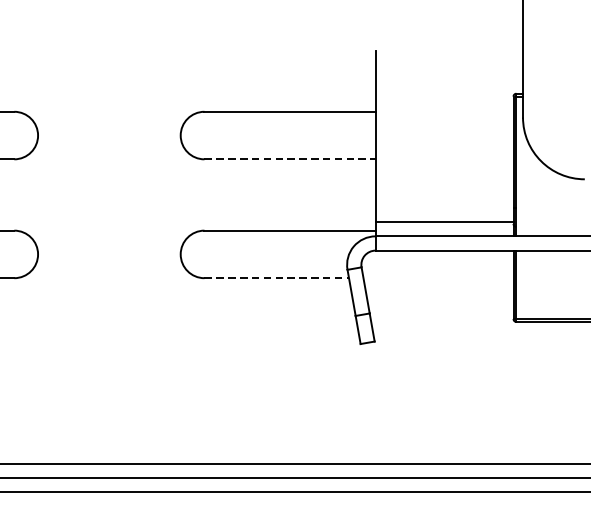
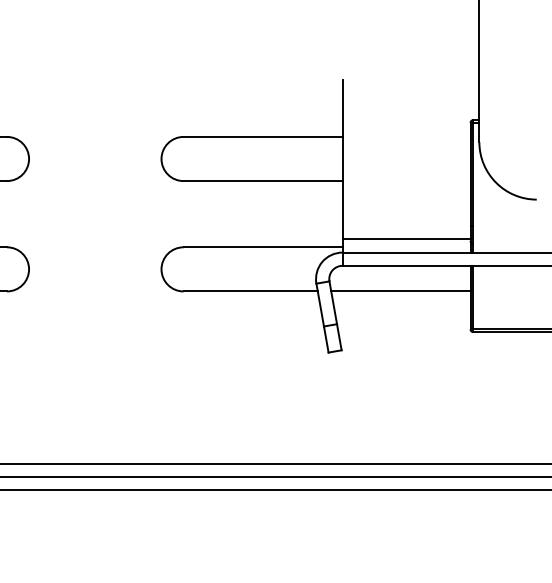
line: (290, 159) -> (263, 181), dashed -> solid
line: (277, 278) -> (251, 291), dashed -> solid
line: (438, 278) -> (400, 291), added

